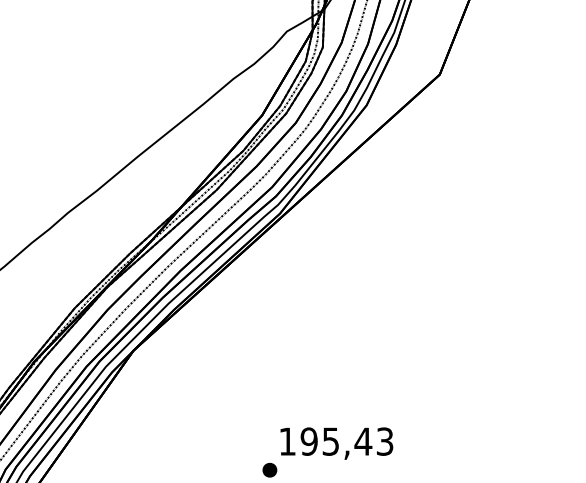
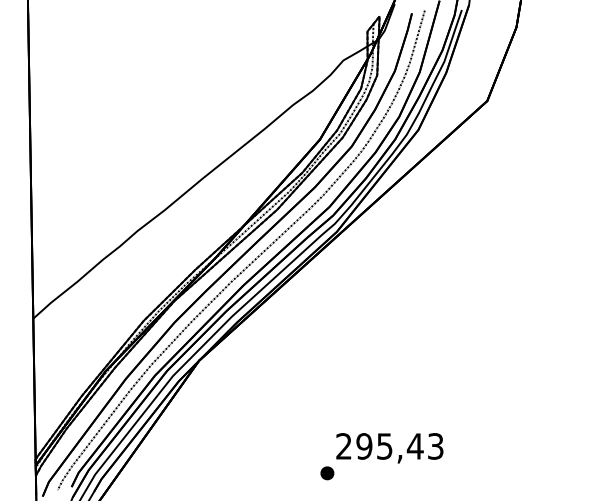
text: (287, 441) -> (343, 446), 195,43 -> 295,43

